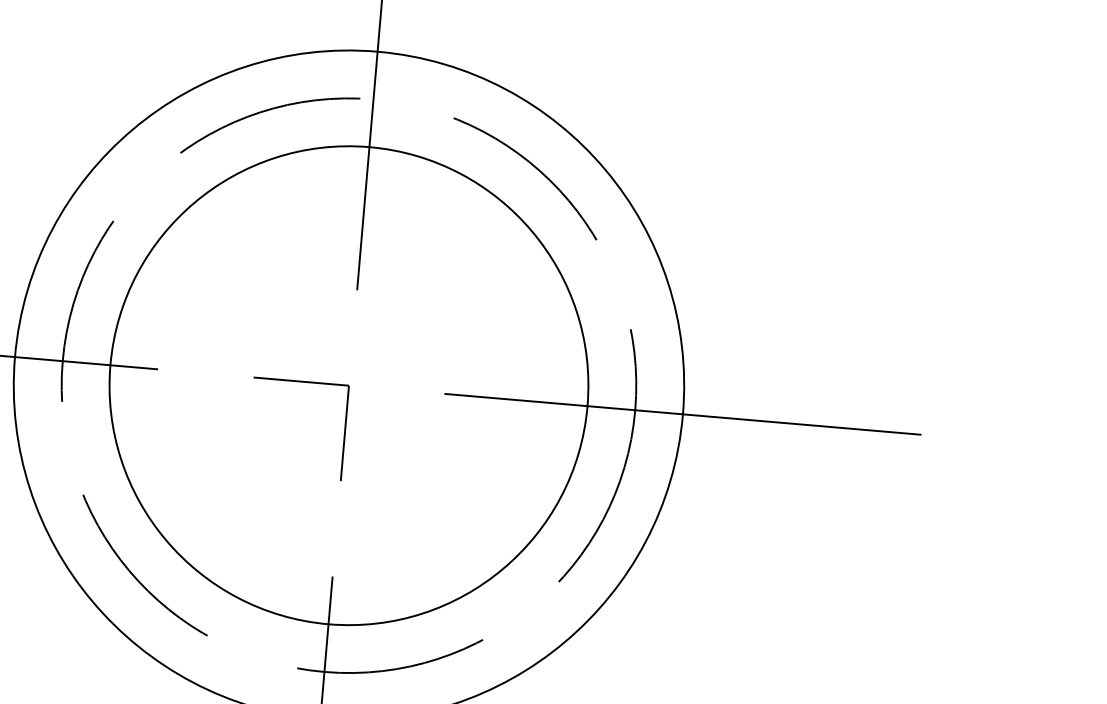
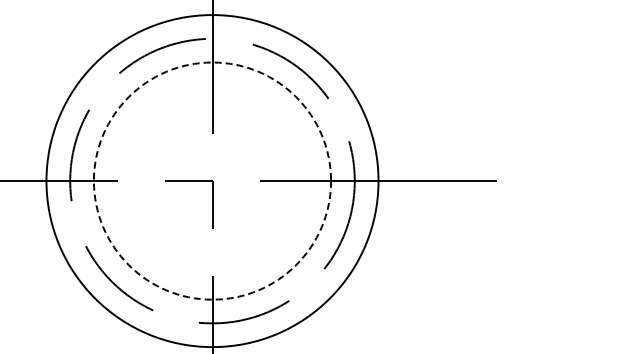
circle: (349, 384) -> (212, 180), solid -> dashed

